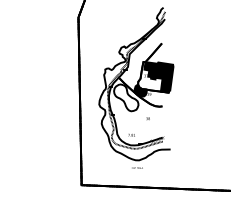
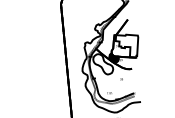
fill: (158, 77) -> (127, 46), removed

